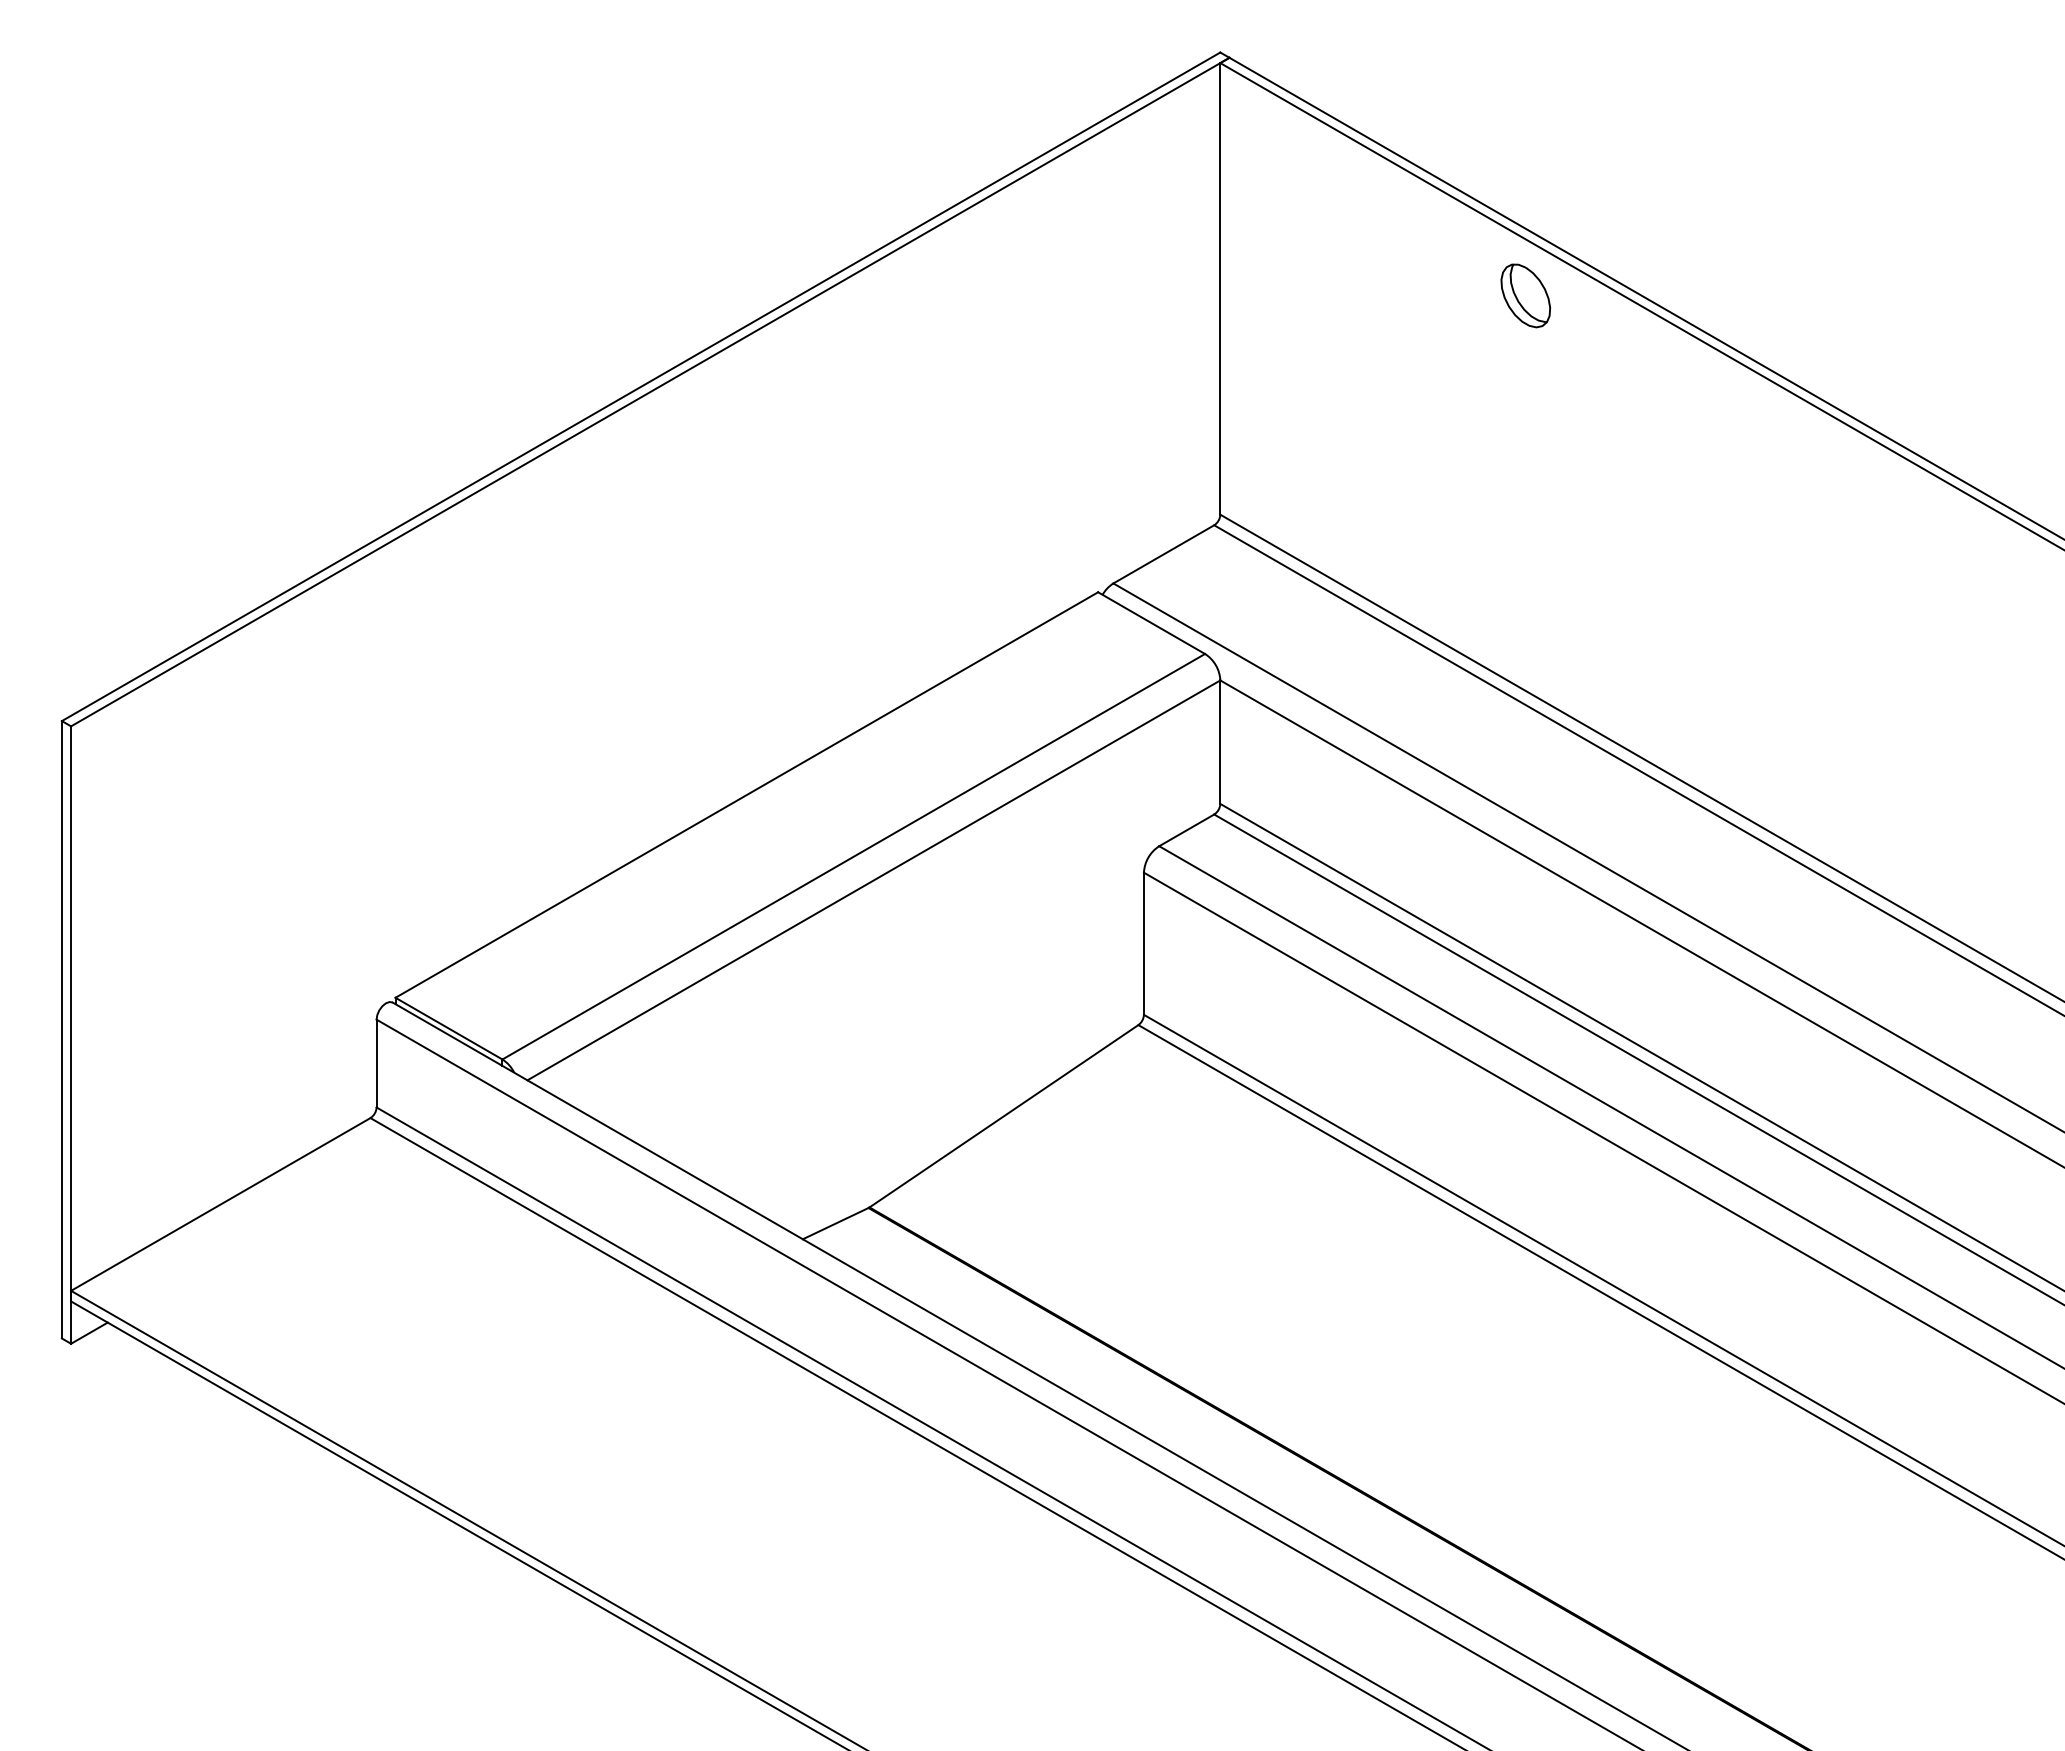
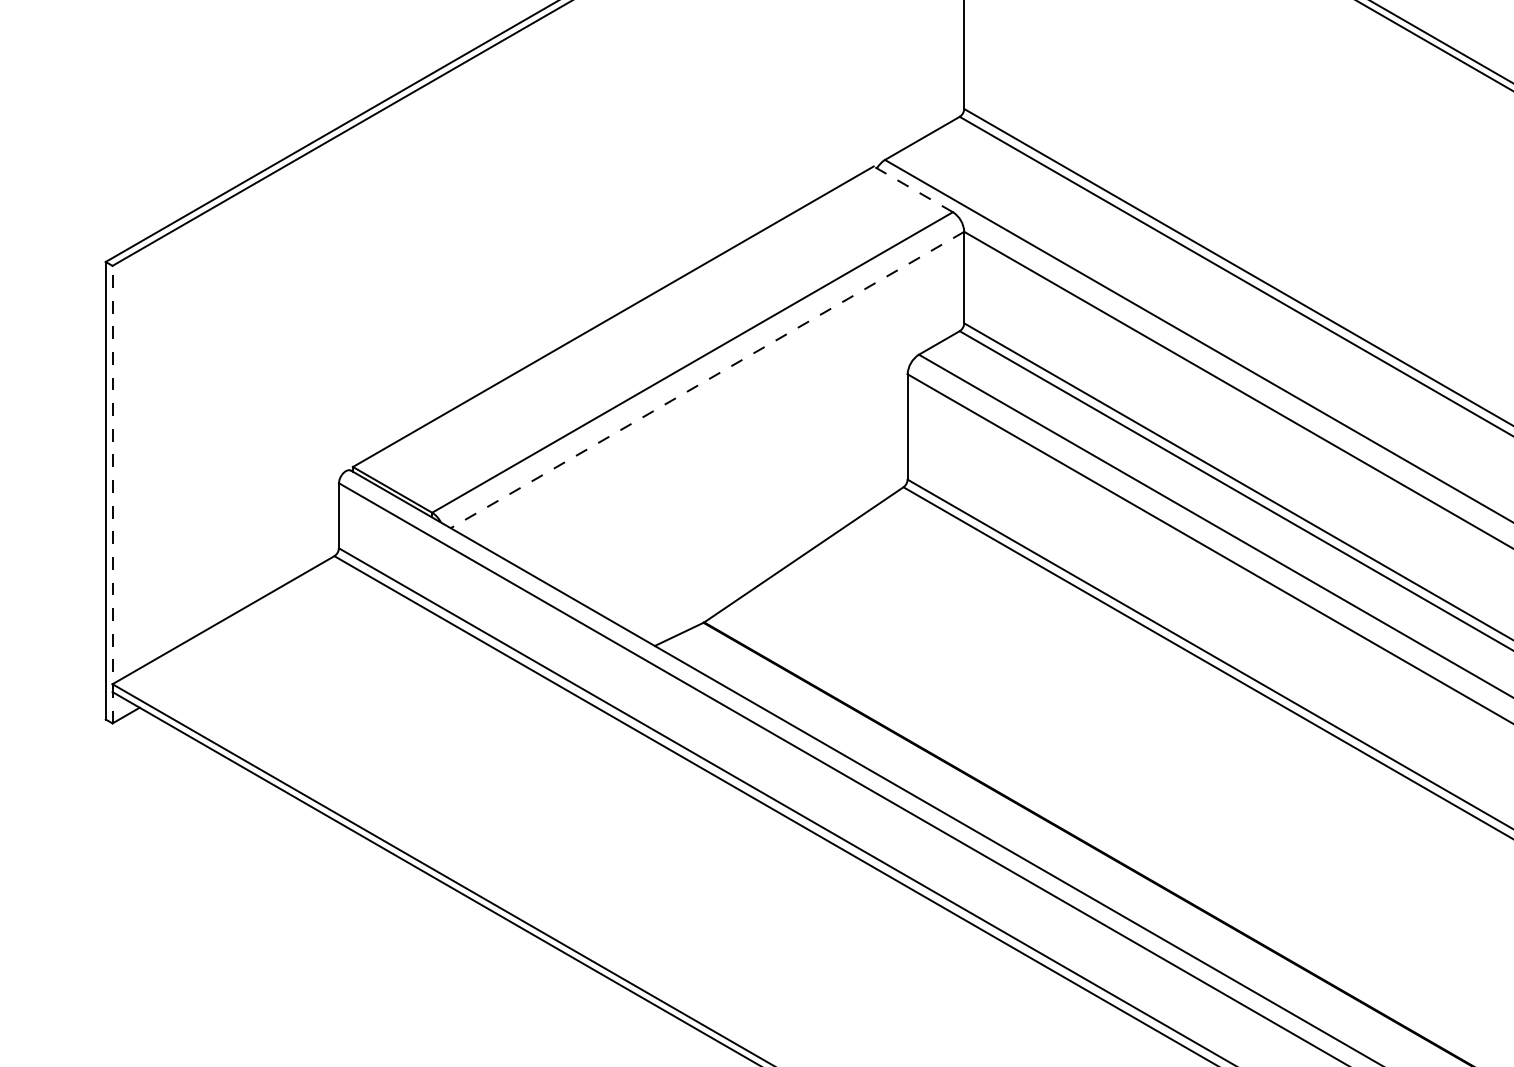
line: (1151, 623) -> (913, 189), solid -> dashed
line: (873, 880) -> (707, 380), solid -> dashed
line: (71, 1035) -> (112, 494), solid -> dashed

